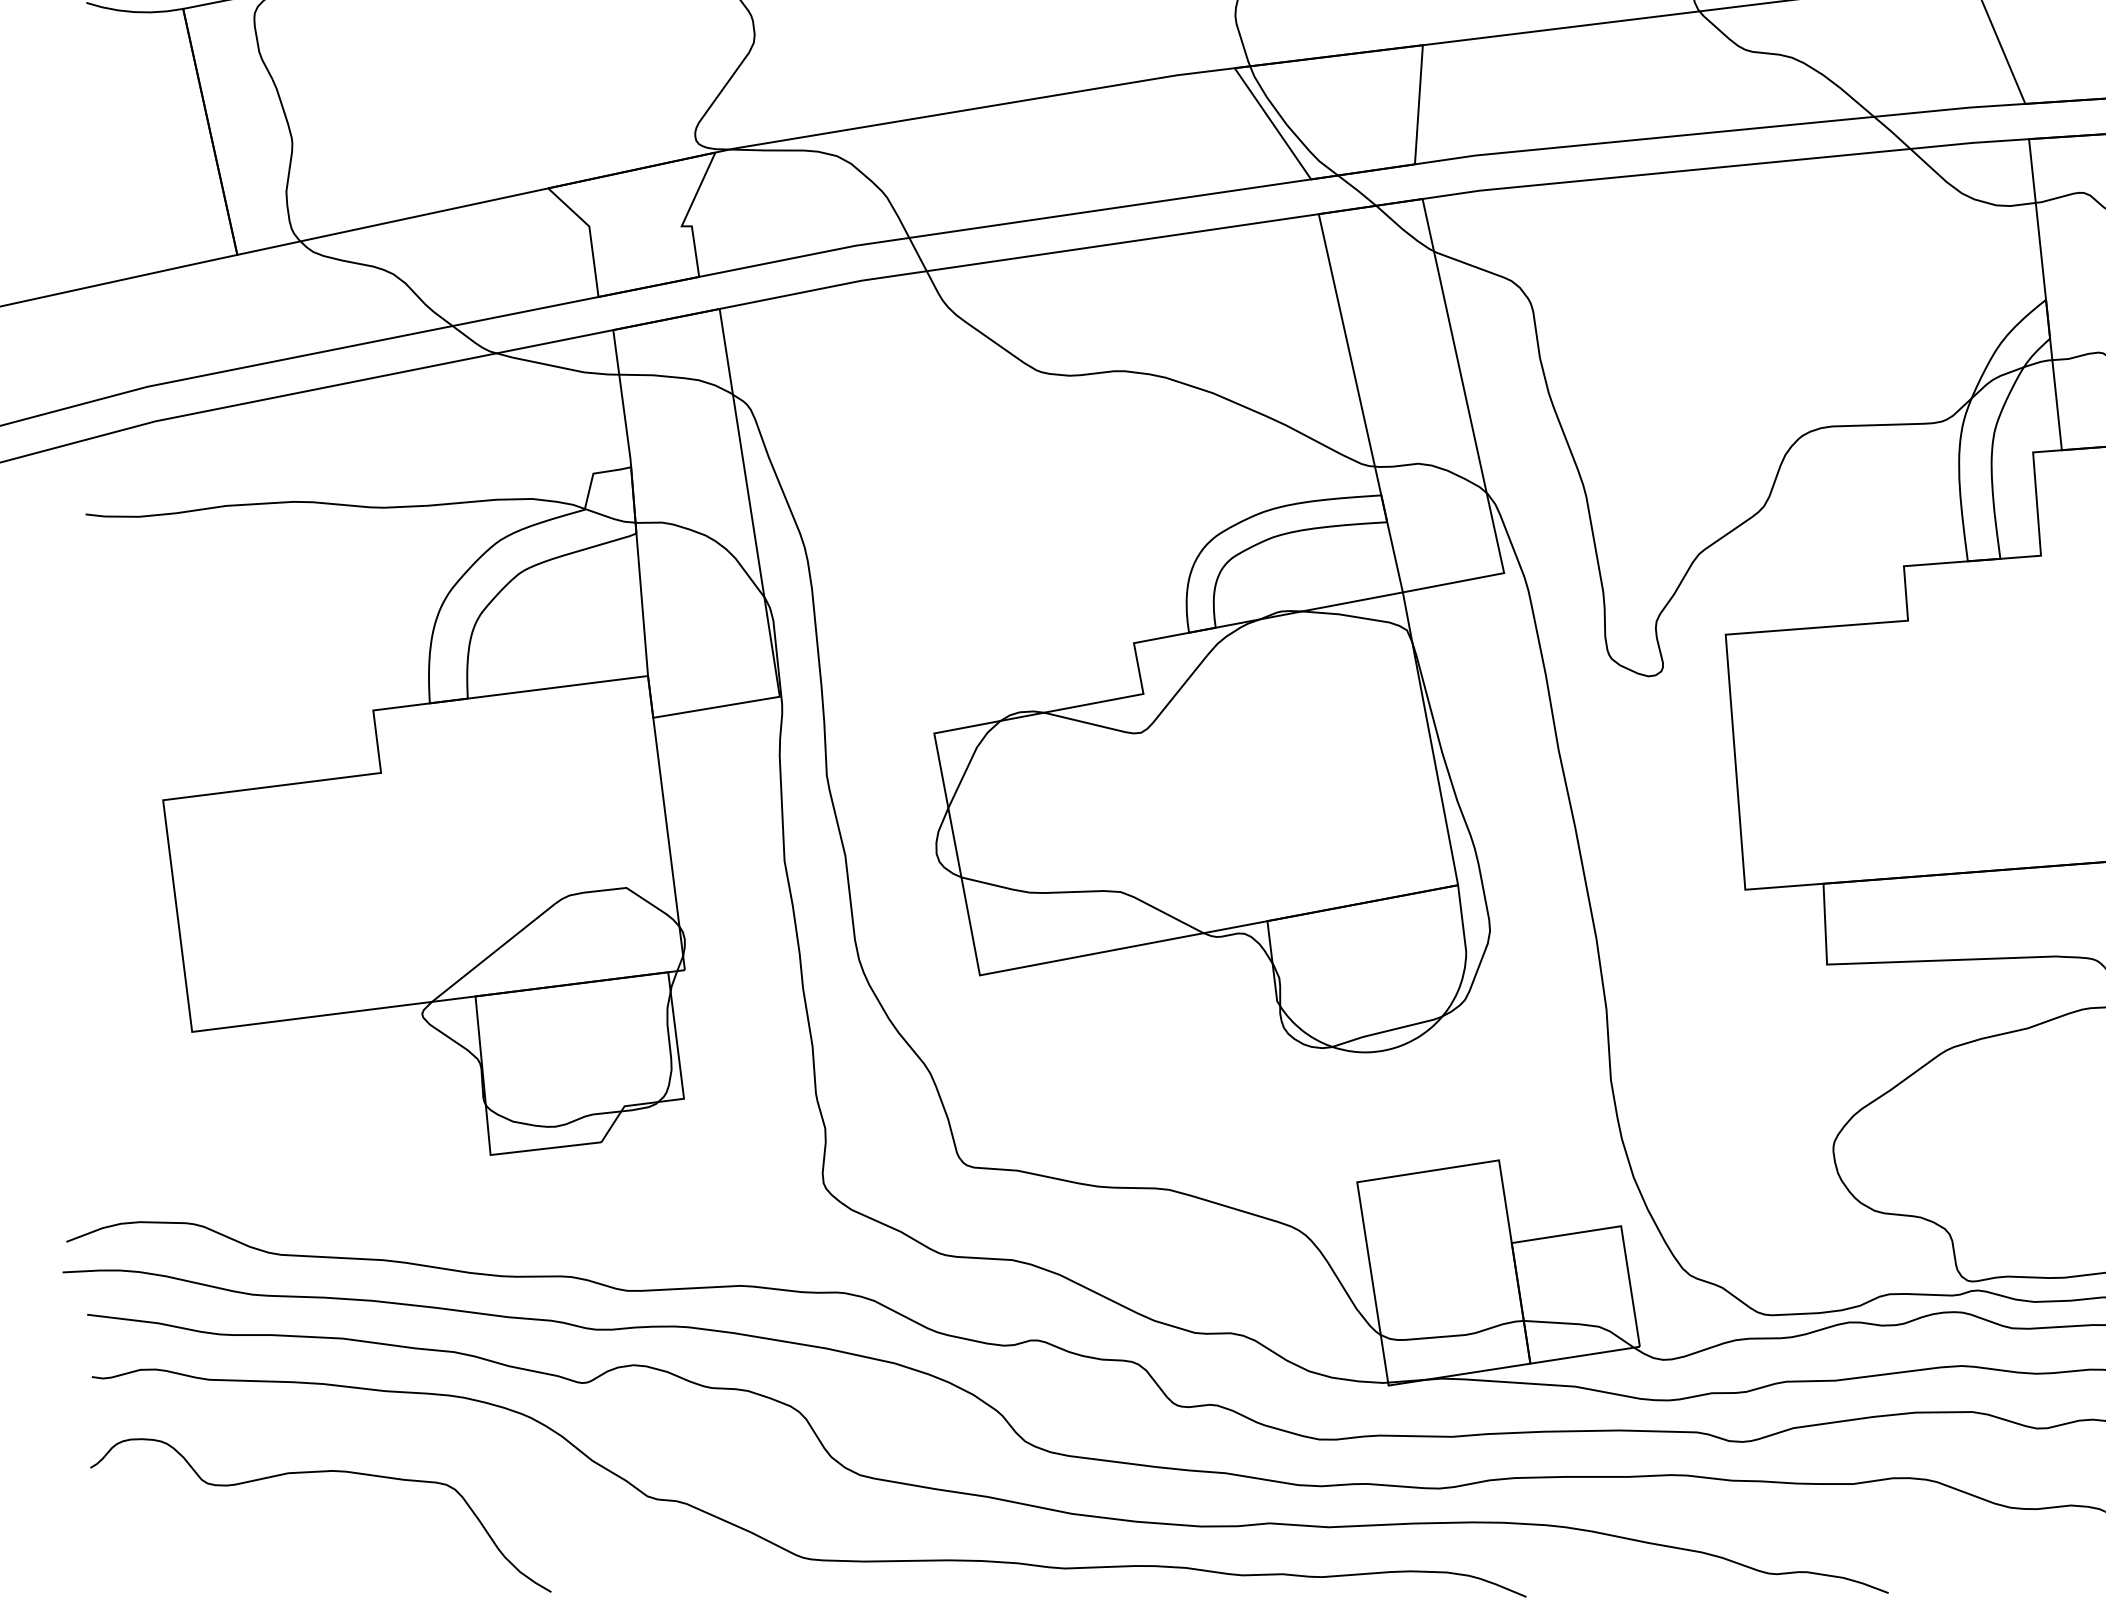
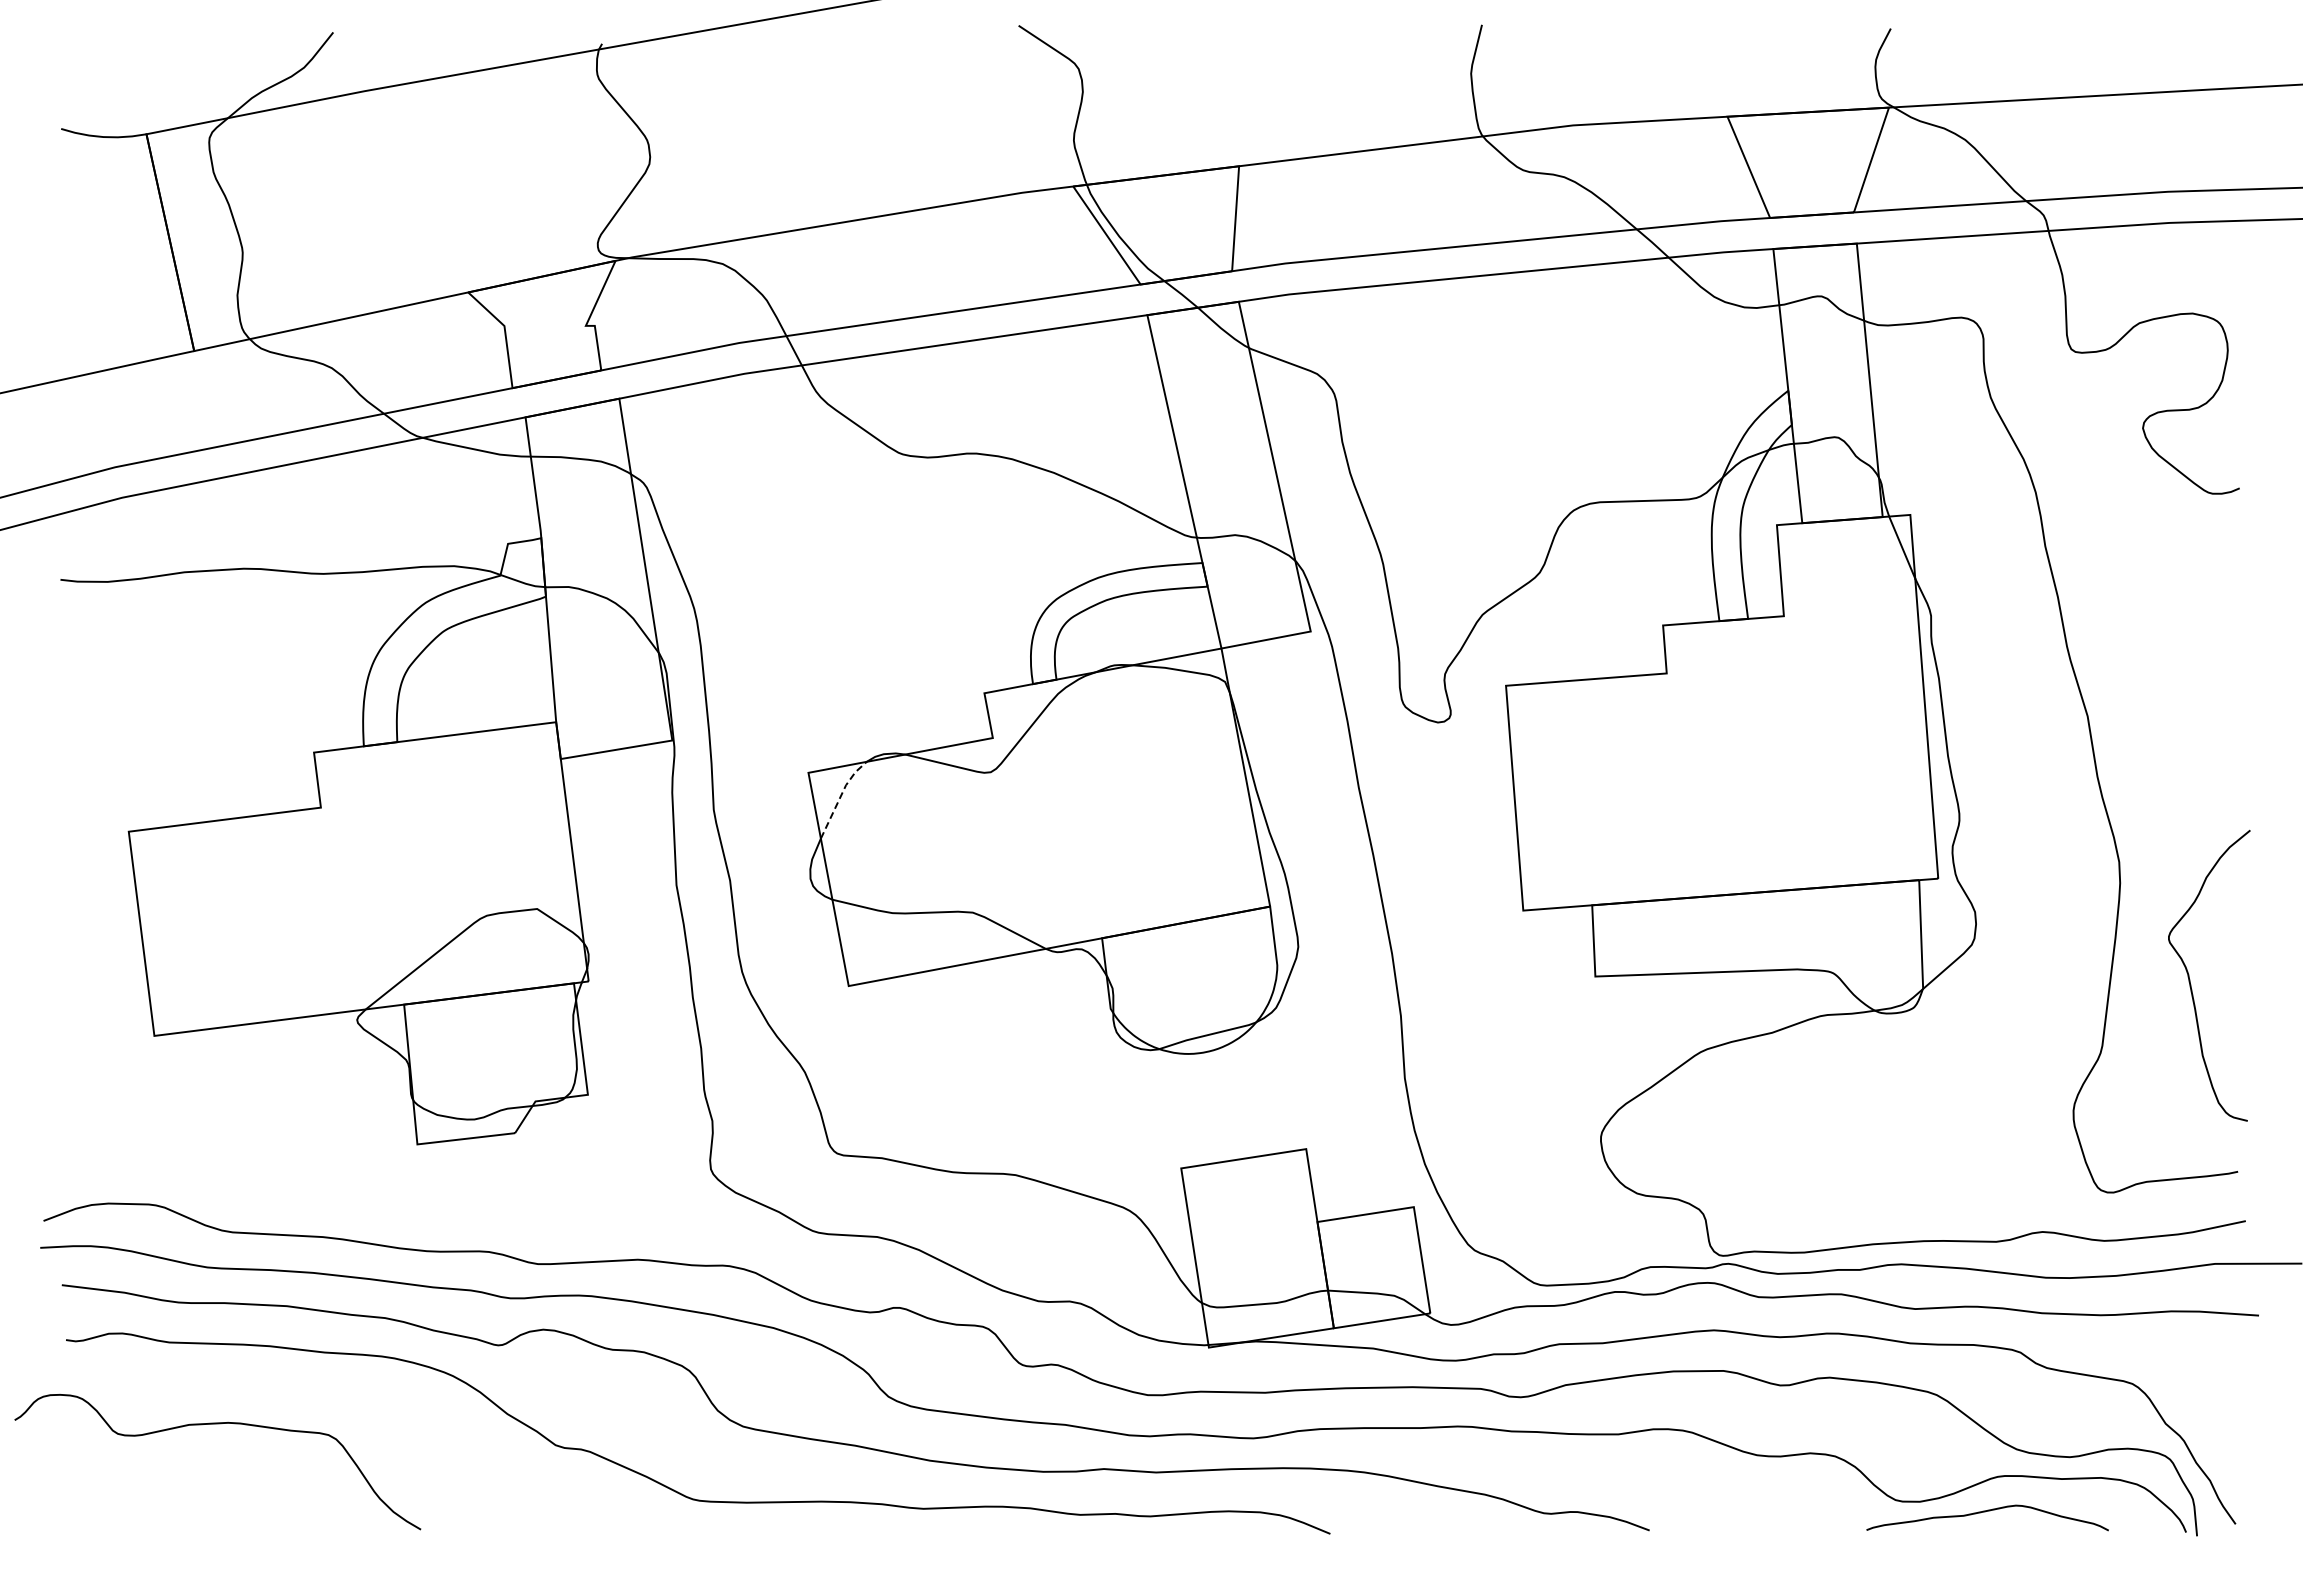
line: (971, 759) -> (841, 795), solid -> dashed
curve: (320, 1472) -> (217, 1424), moved

